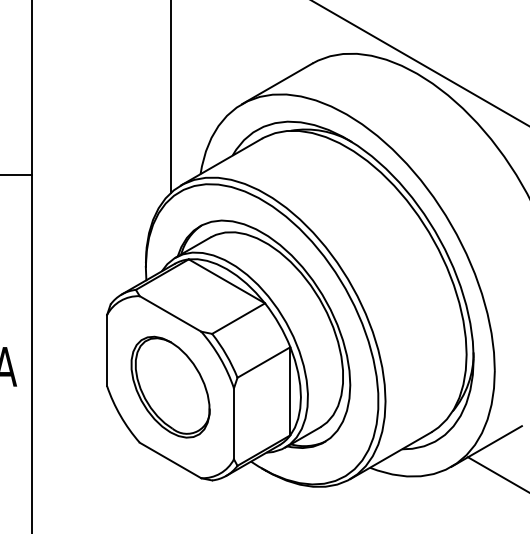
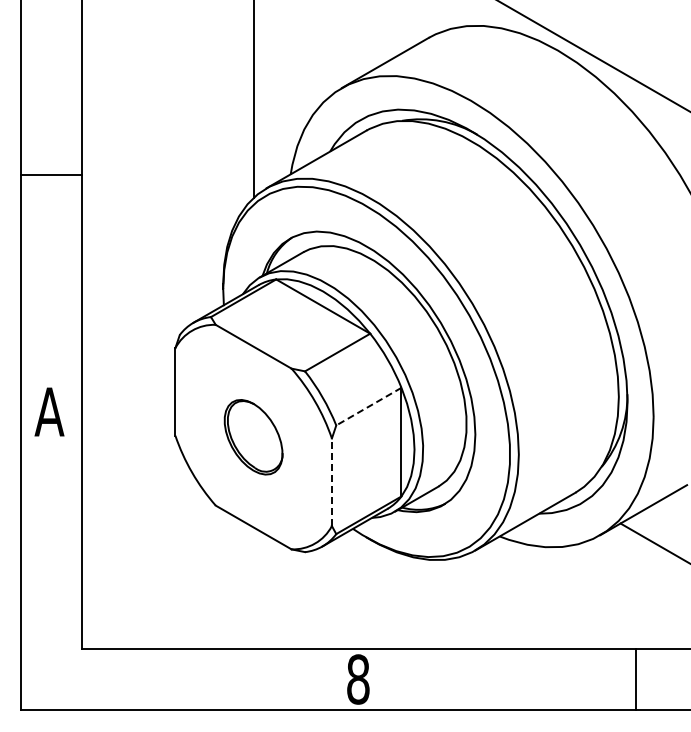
line: (263, 362) -> (368, 406), solid -> dashed
part: (170, 387) -> (253, 437), size x0.6
line: (233, 424) -> (331, 482), solid -> dashed

